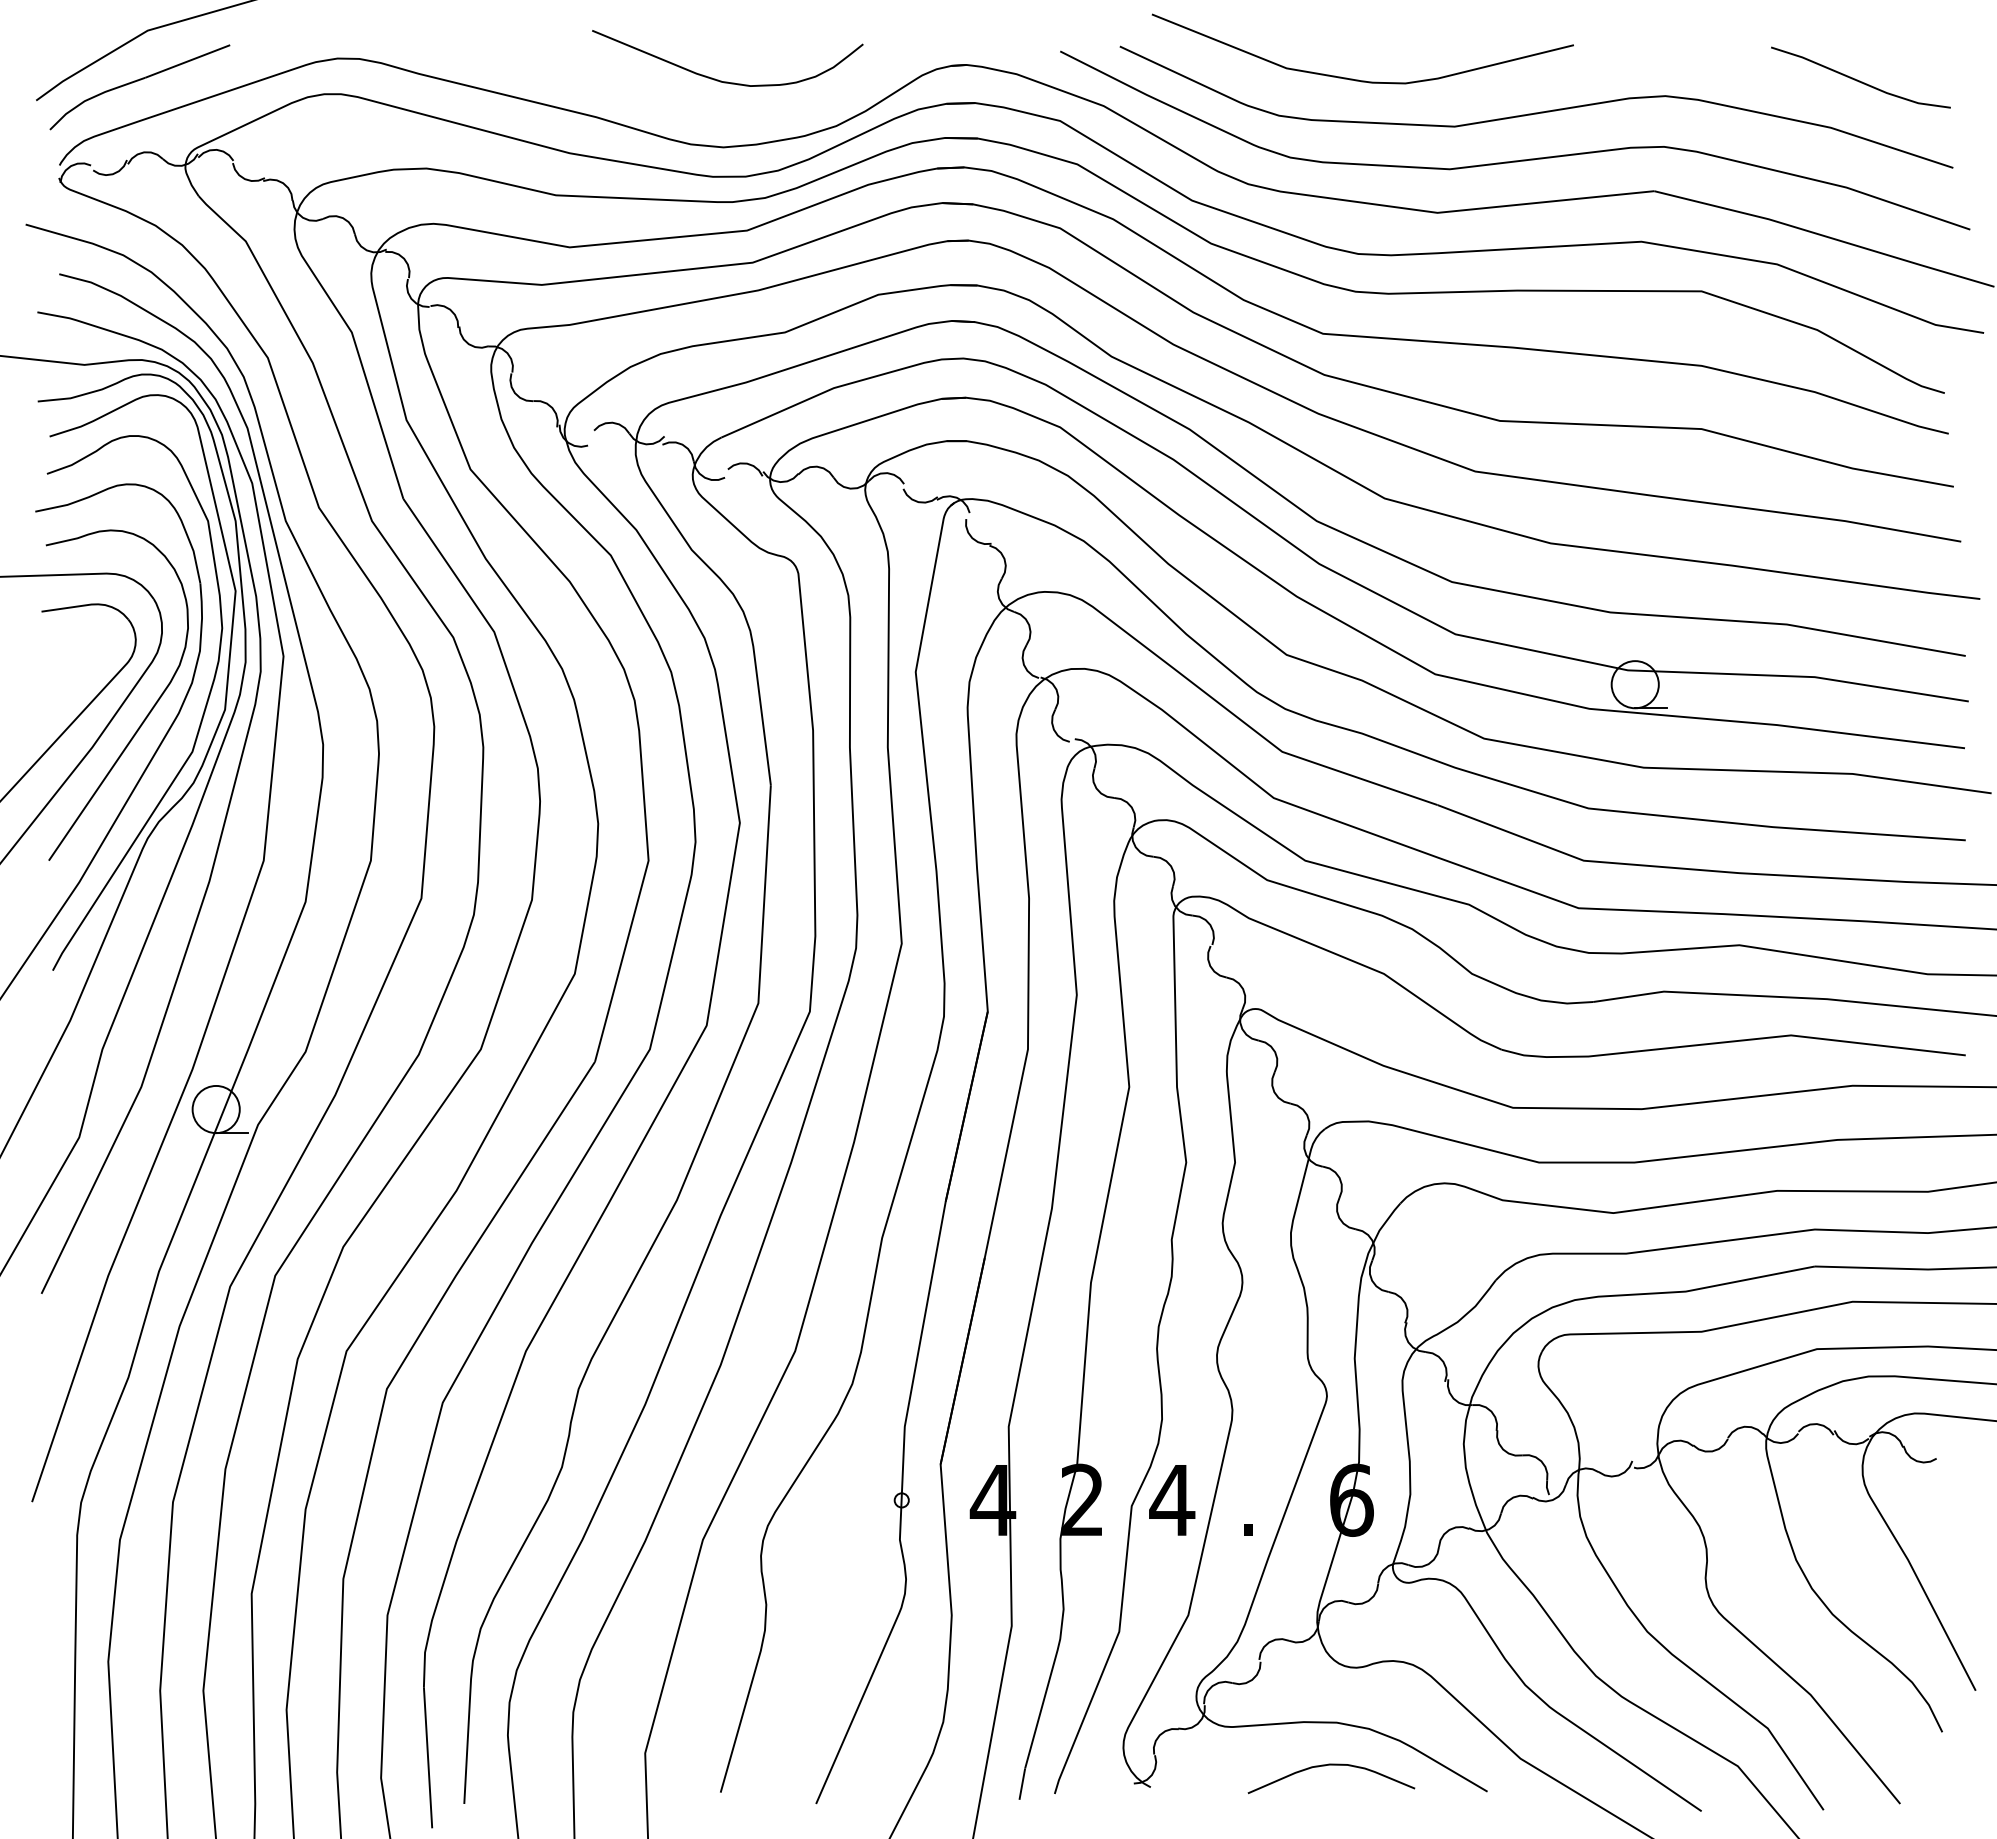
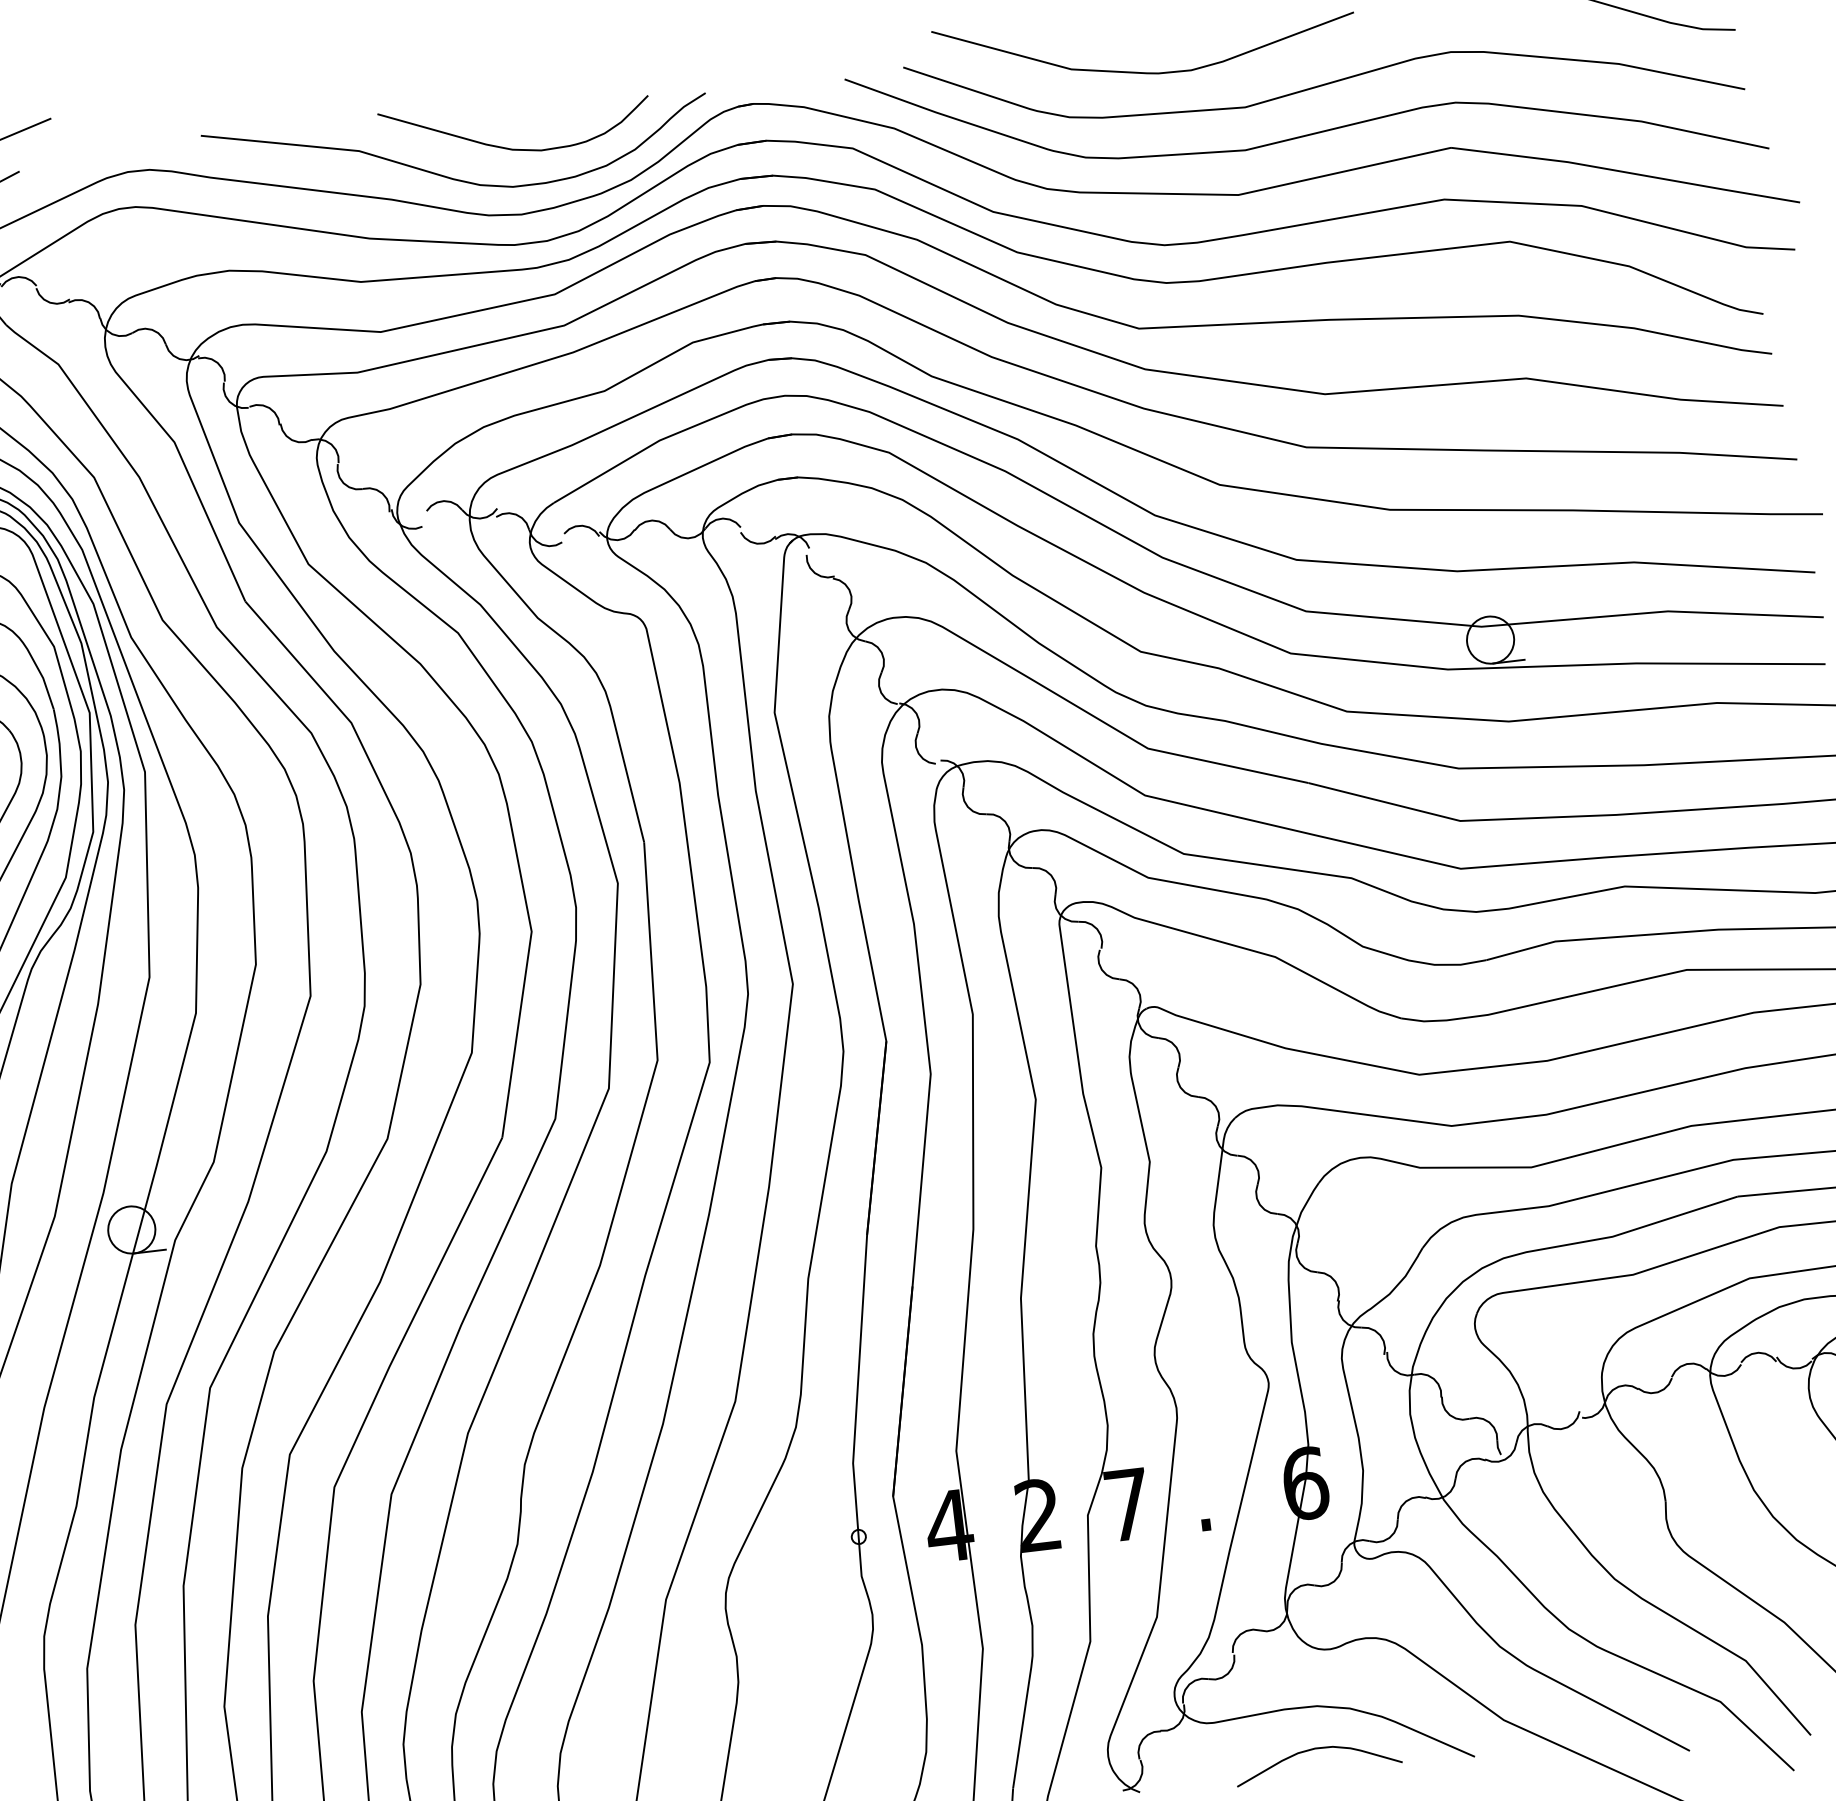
curve: (654, 100) -> (447, 176), added
text: (1172, 1500) -> (1127, 1504), 4 -> 7

